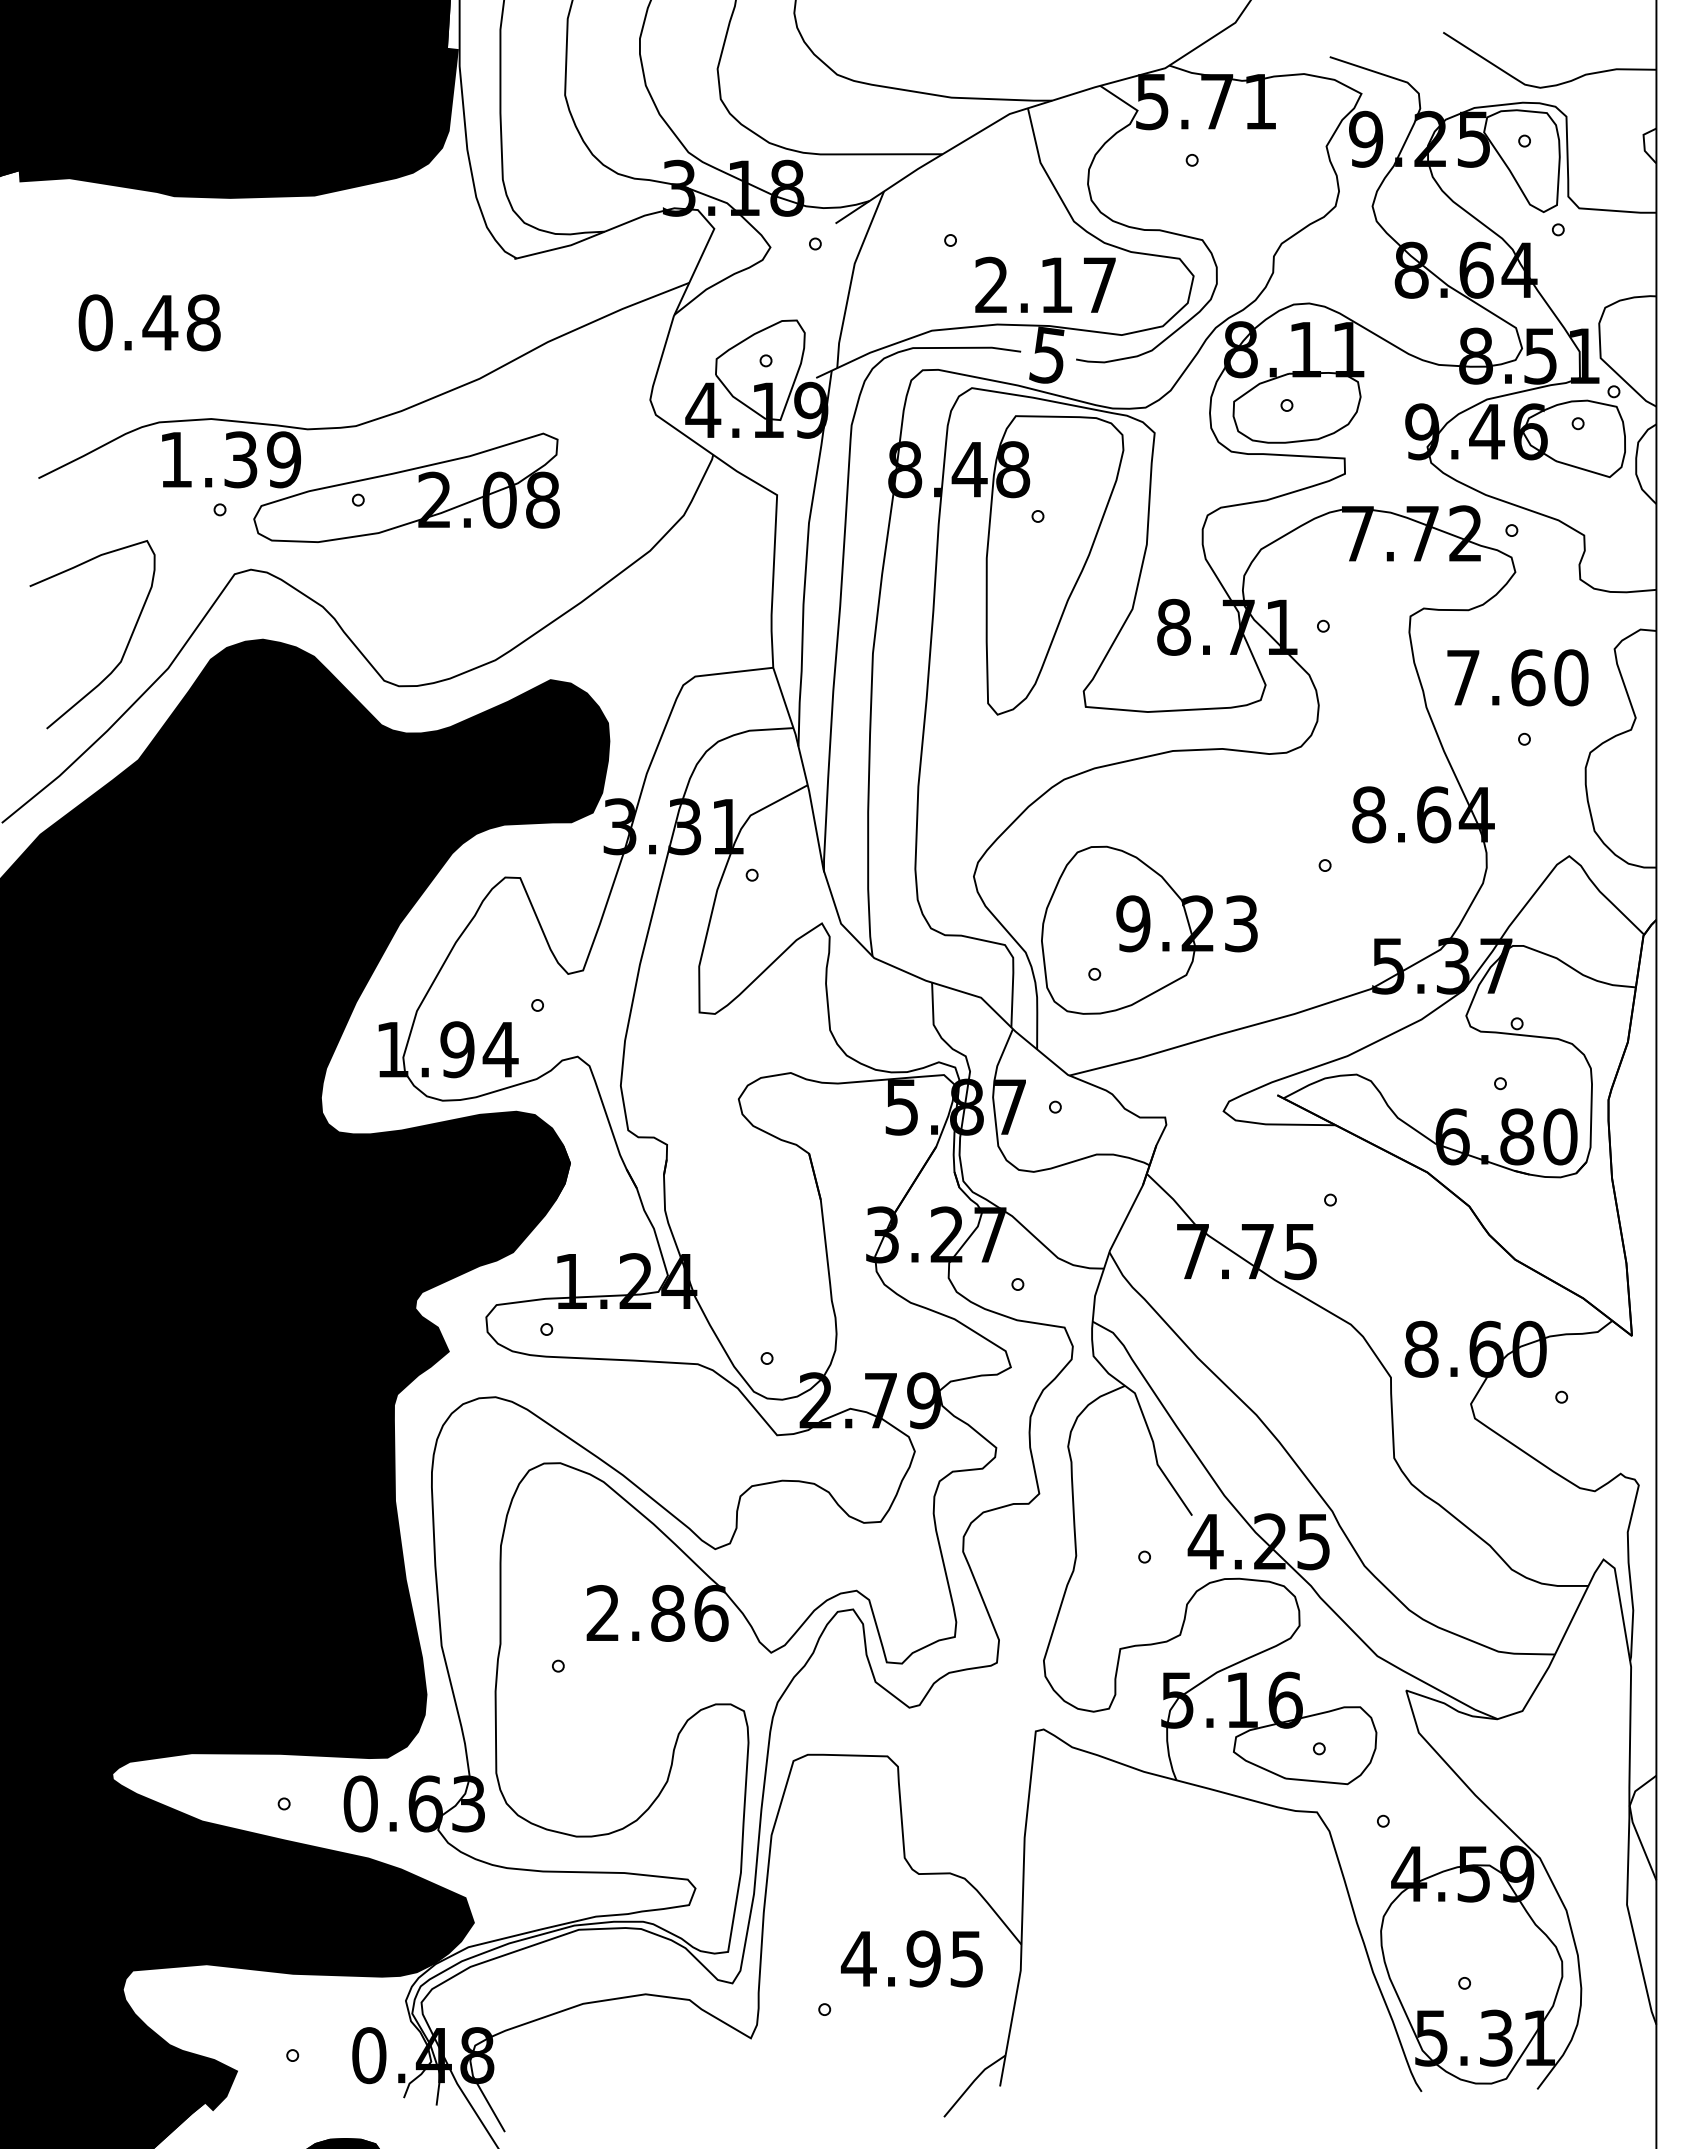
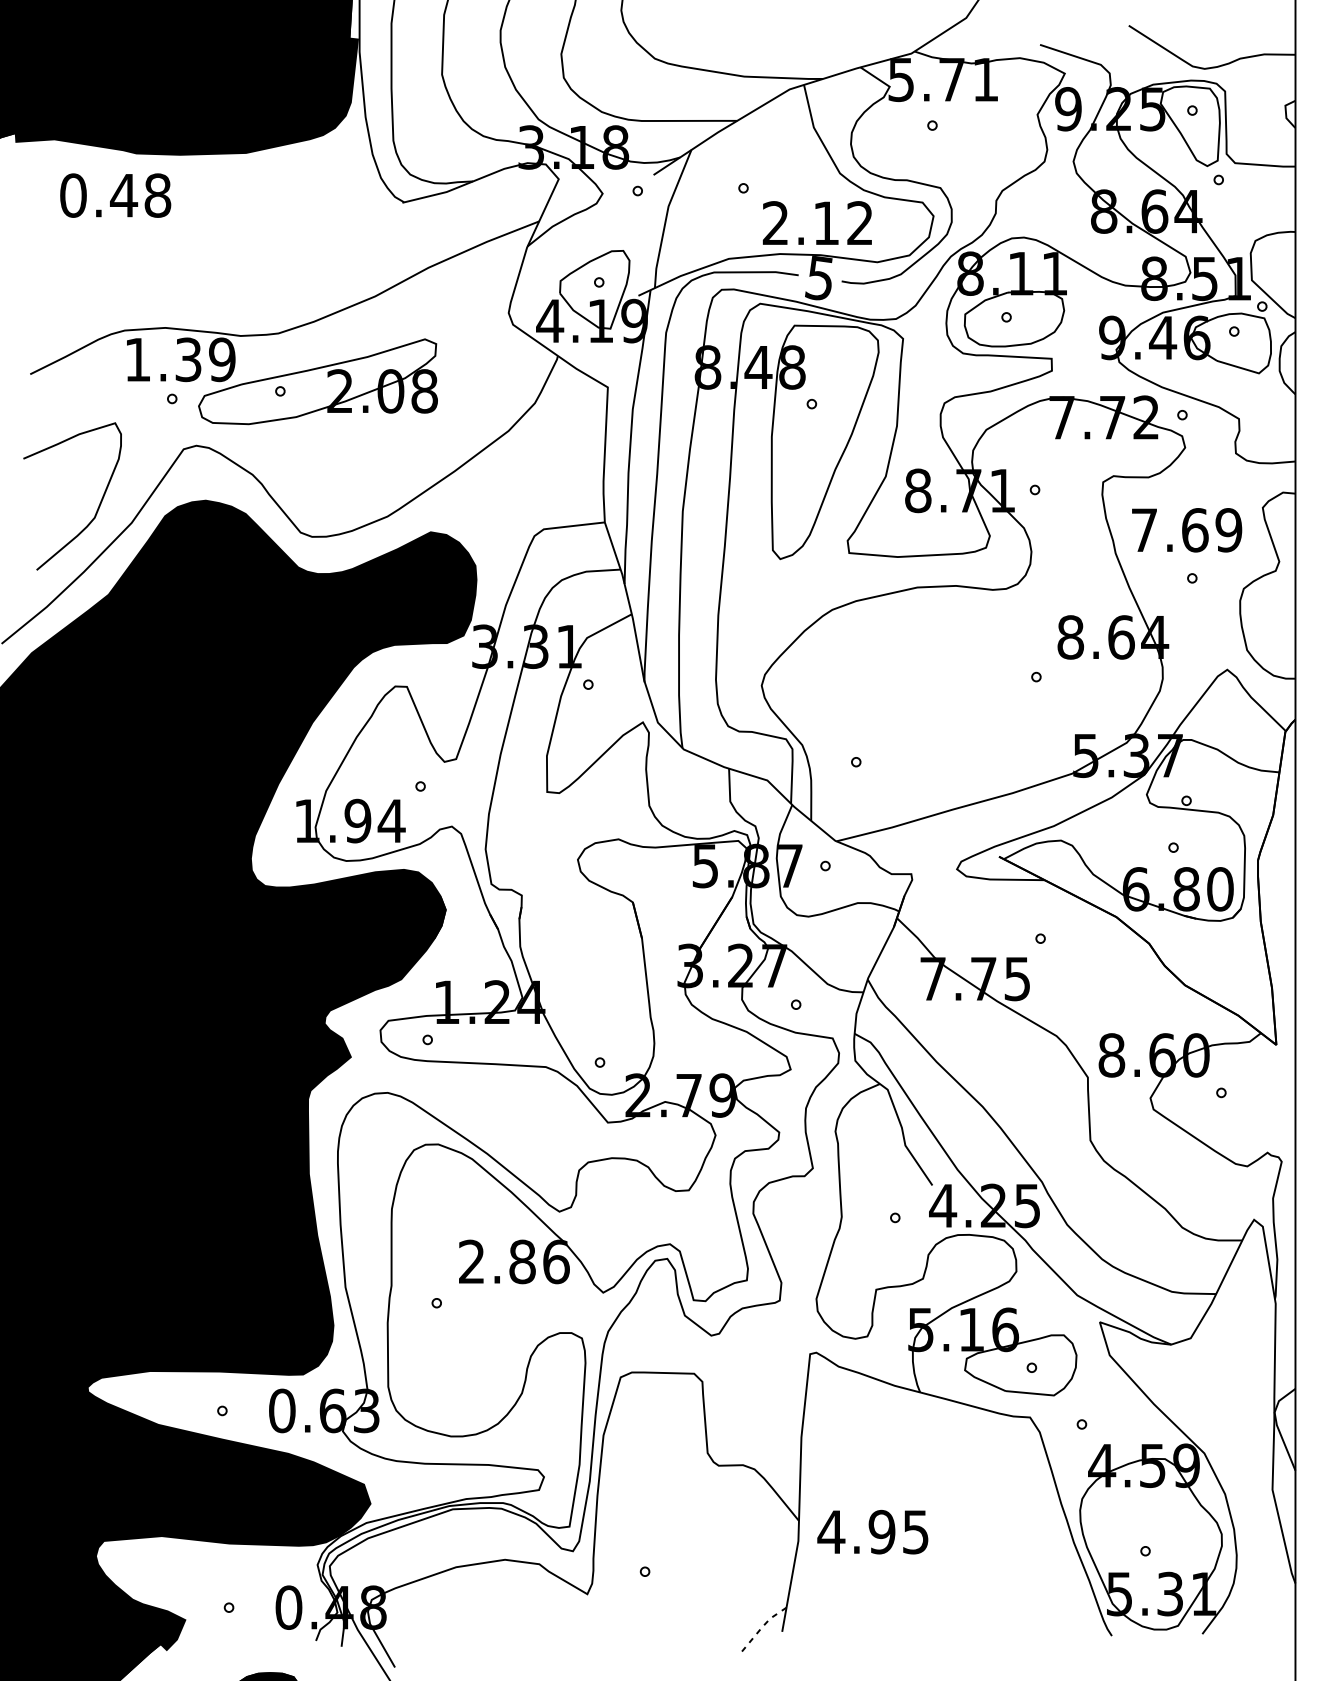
text: (1099, 284) -> (859, 222), 2.17 -> 2.12
text: (149, 322) -> (115, 195), moved
text: (1571, 677) -> (1229, 530), 7.60 -> 7.69
part: (1149, 929) -> (899, 727), removed
text: (911, 1958) -> (872, 1531), moved
line: (972, 2082) -> (760, 1628), solid -> dashed

